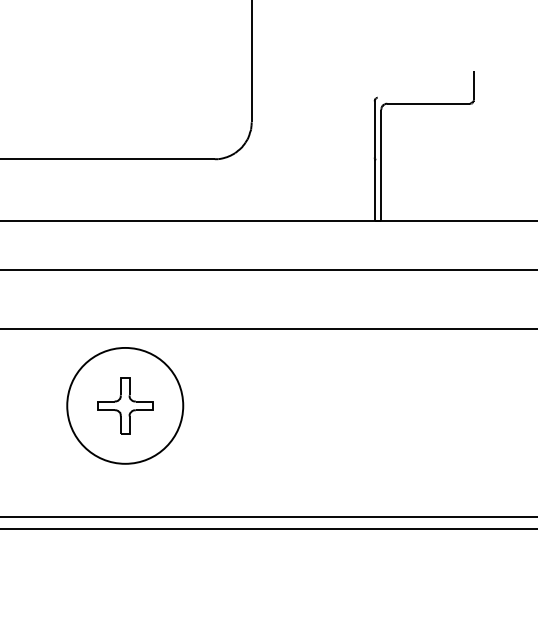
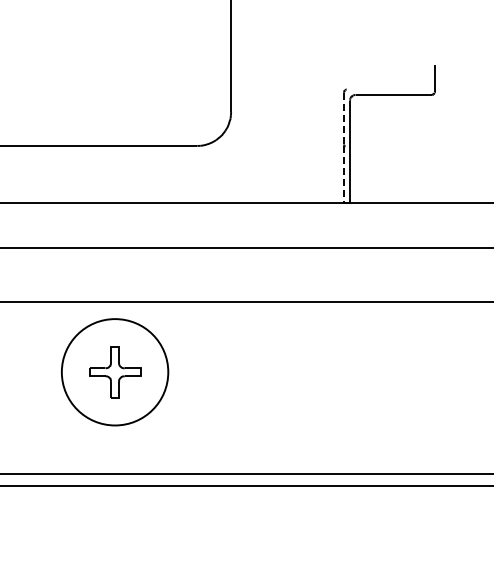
line: (375, 127) -> (344, 116), solid -> dashed
line: (375, 190) -> (344, 174), solid -> dashed

